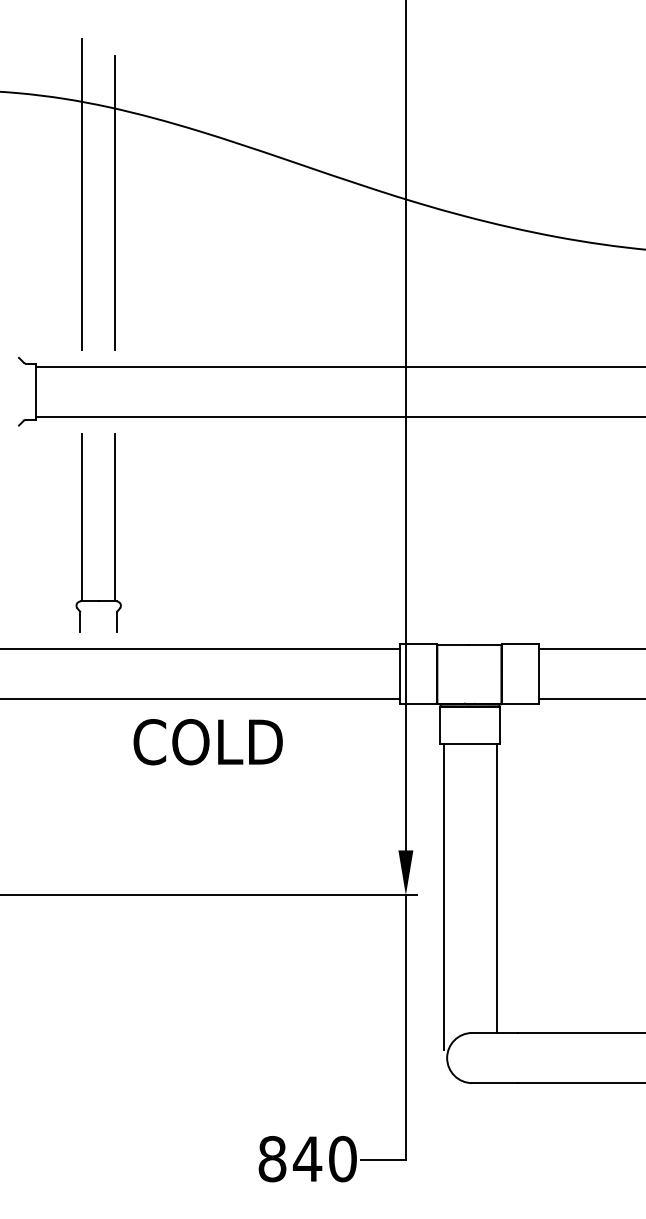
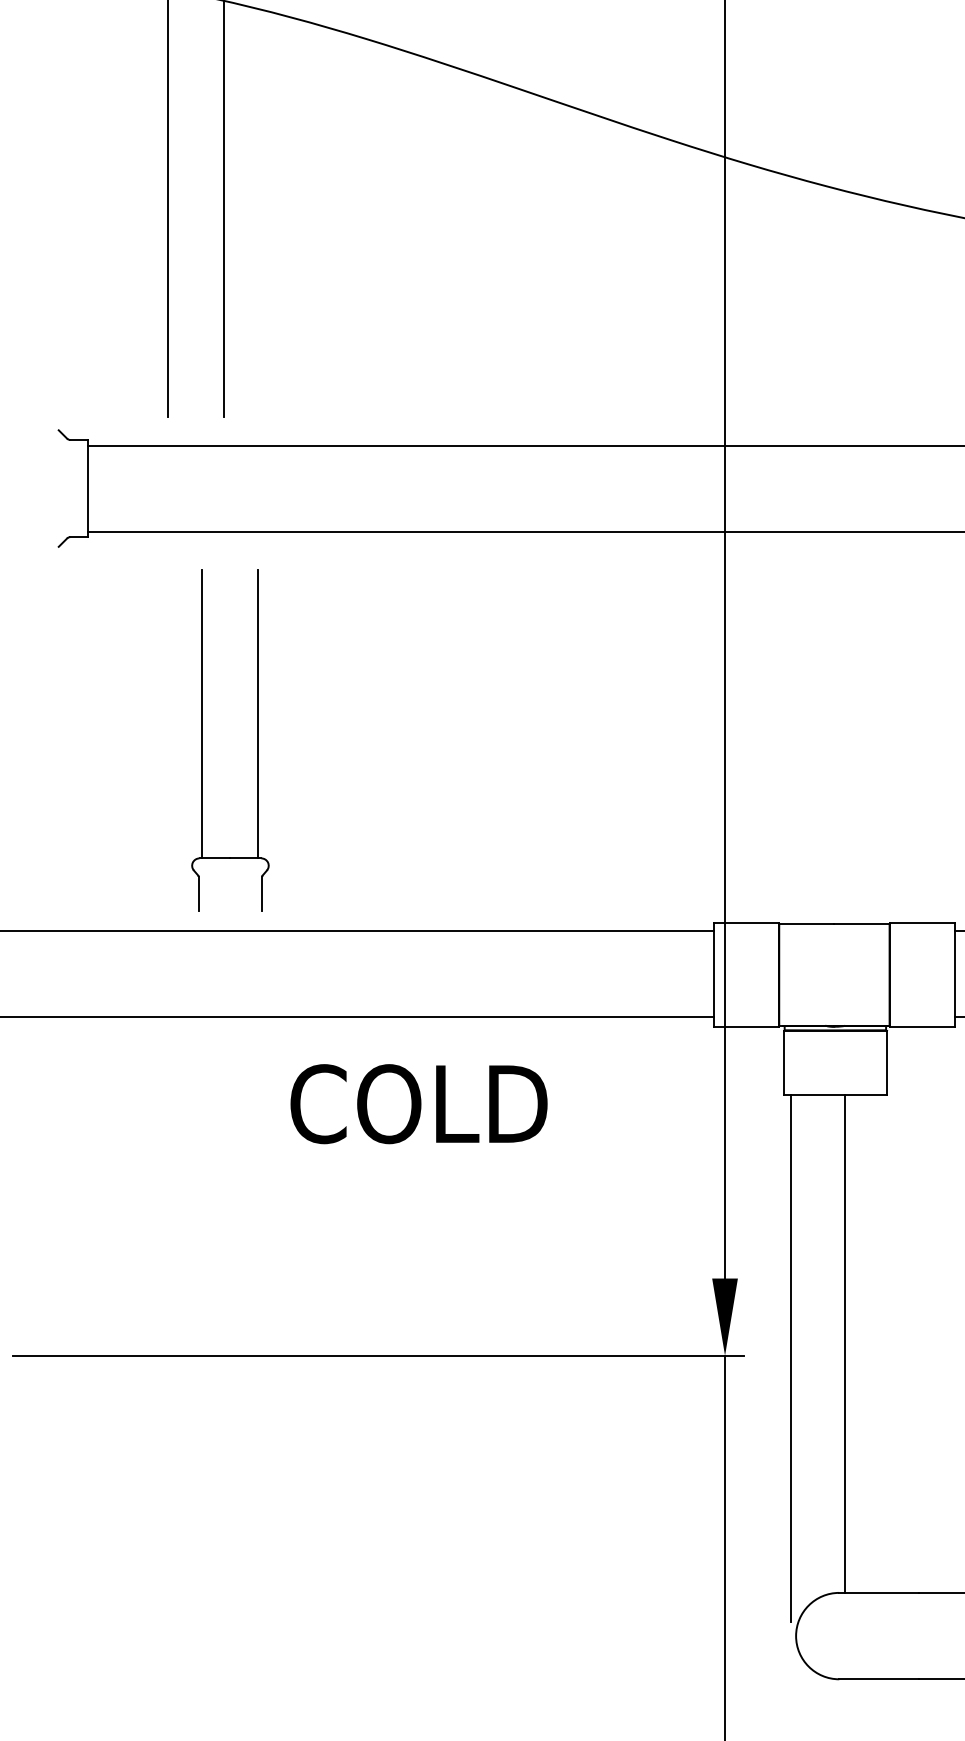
part: (82, 532) -> (202, 739), moved
text: (207, 742) -> (417, 1104), moved
line: (497, 888) -> (844, 1344), moved

